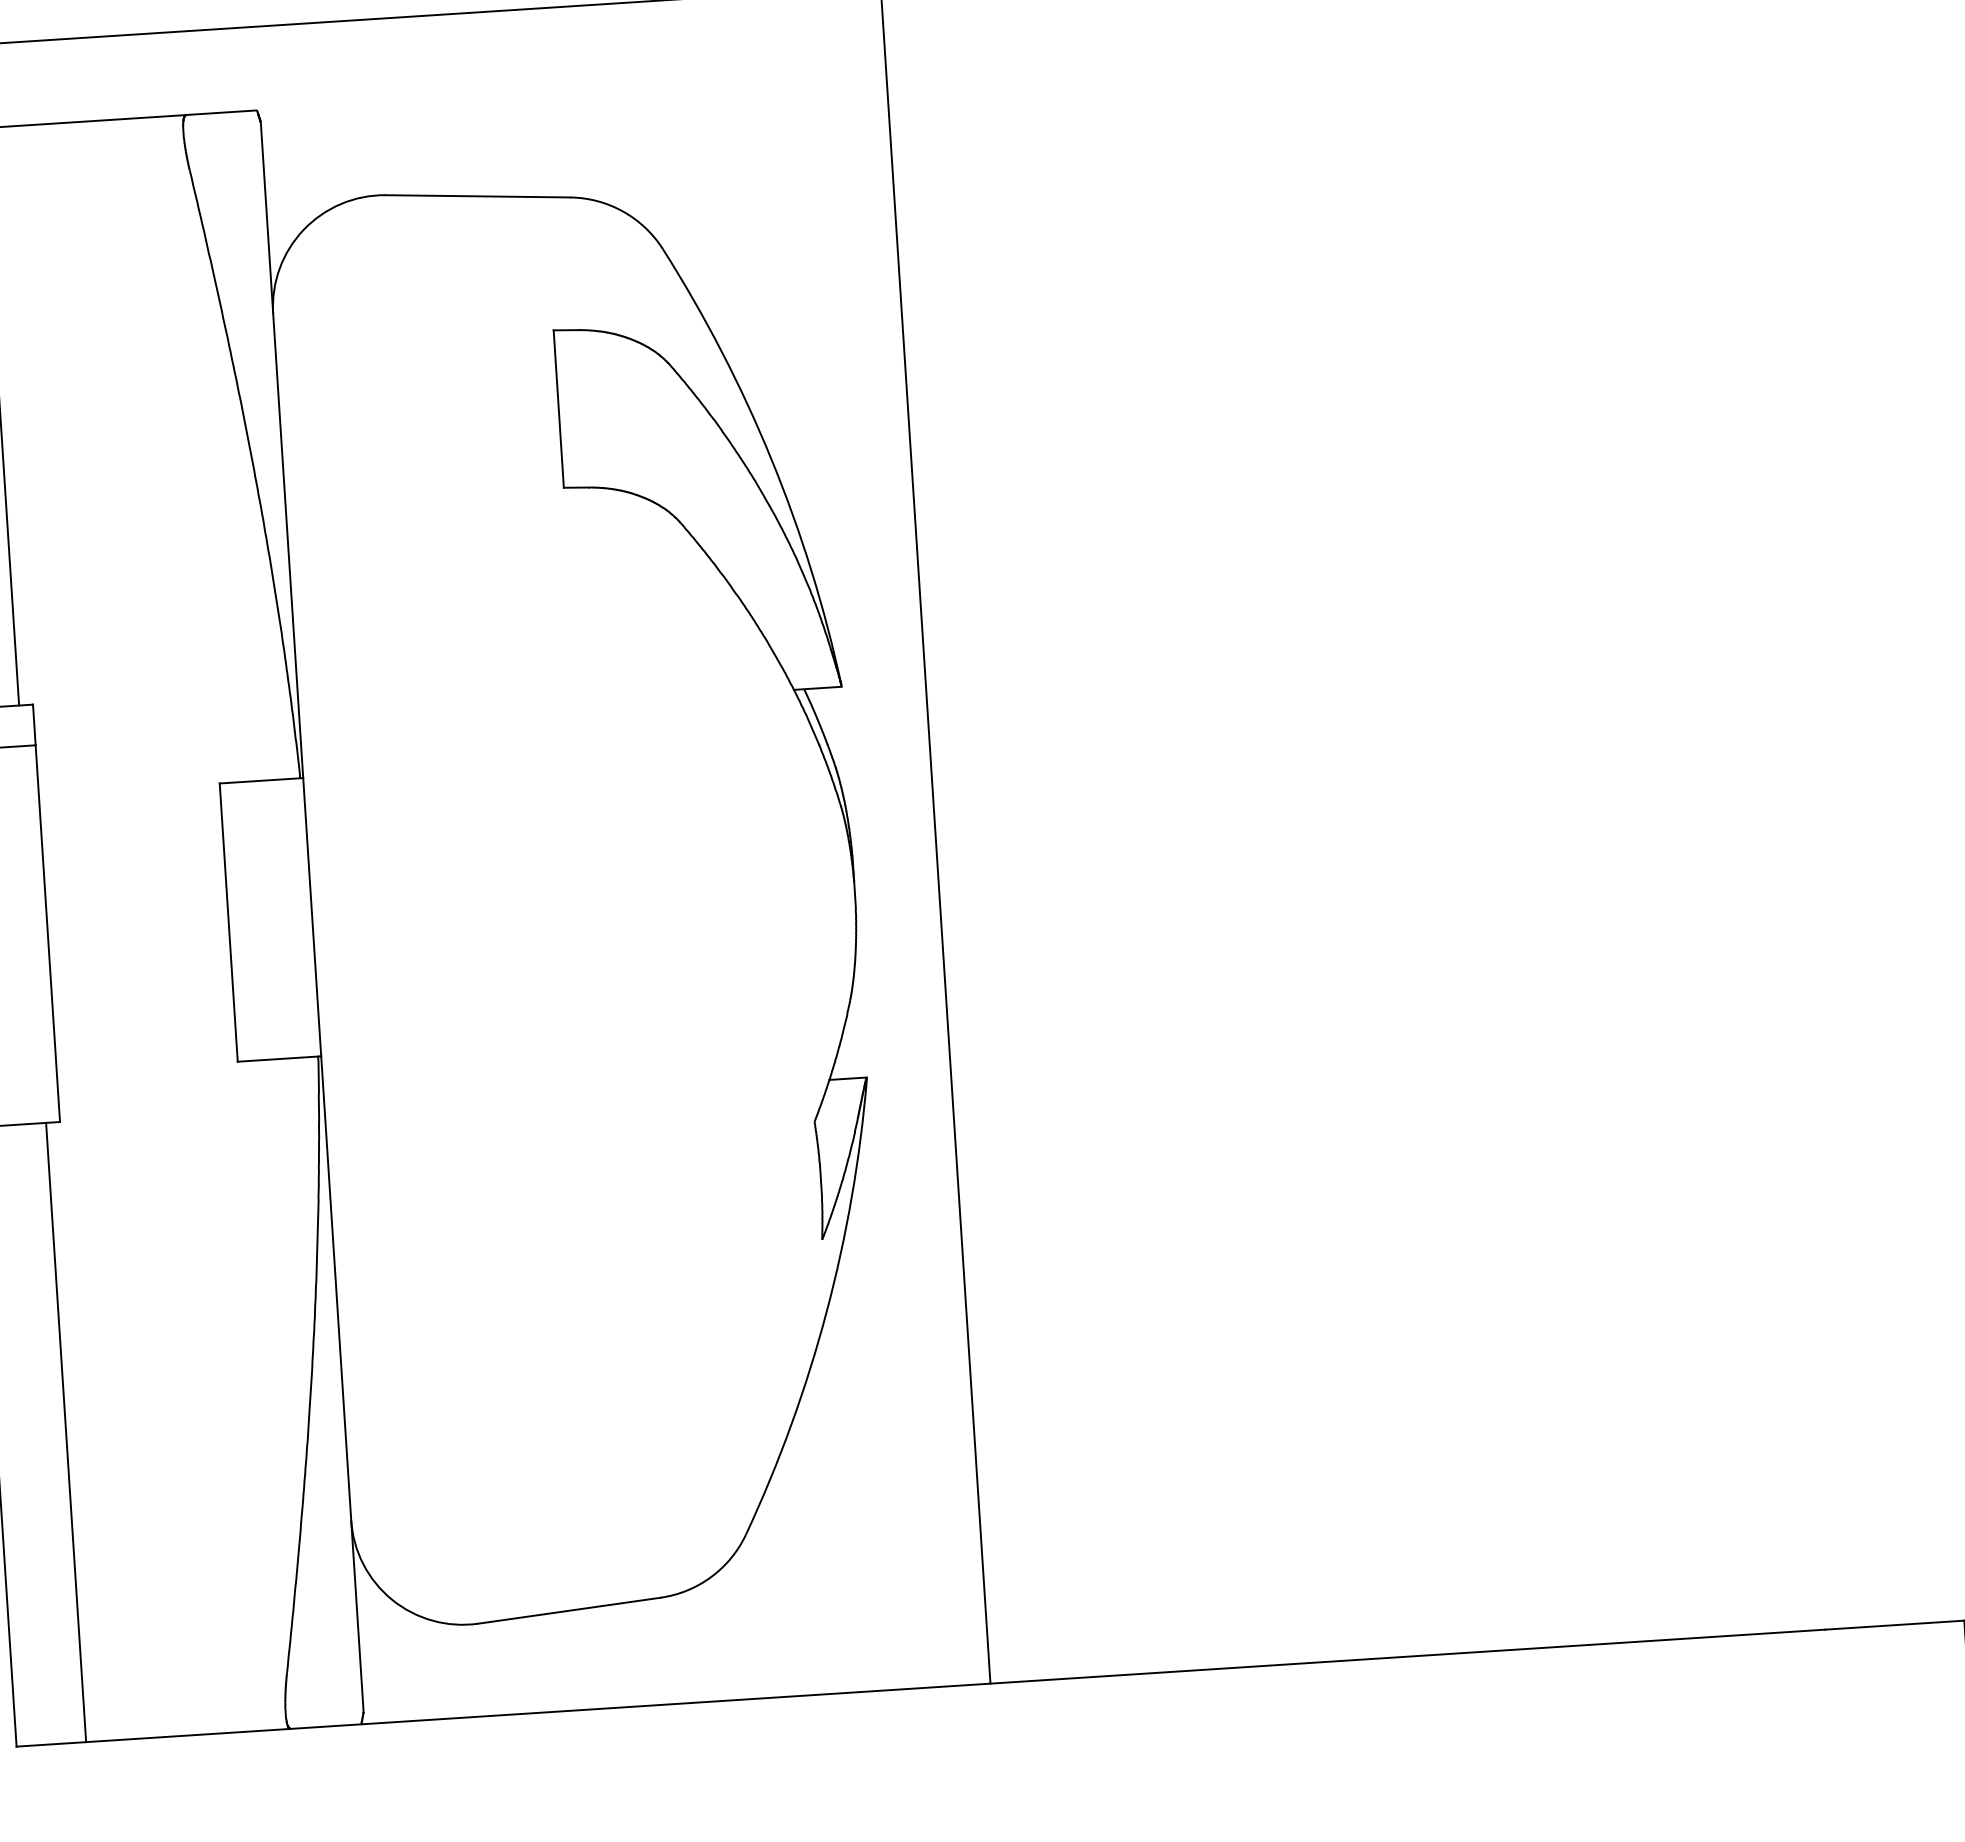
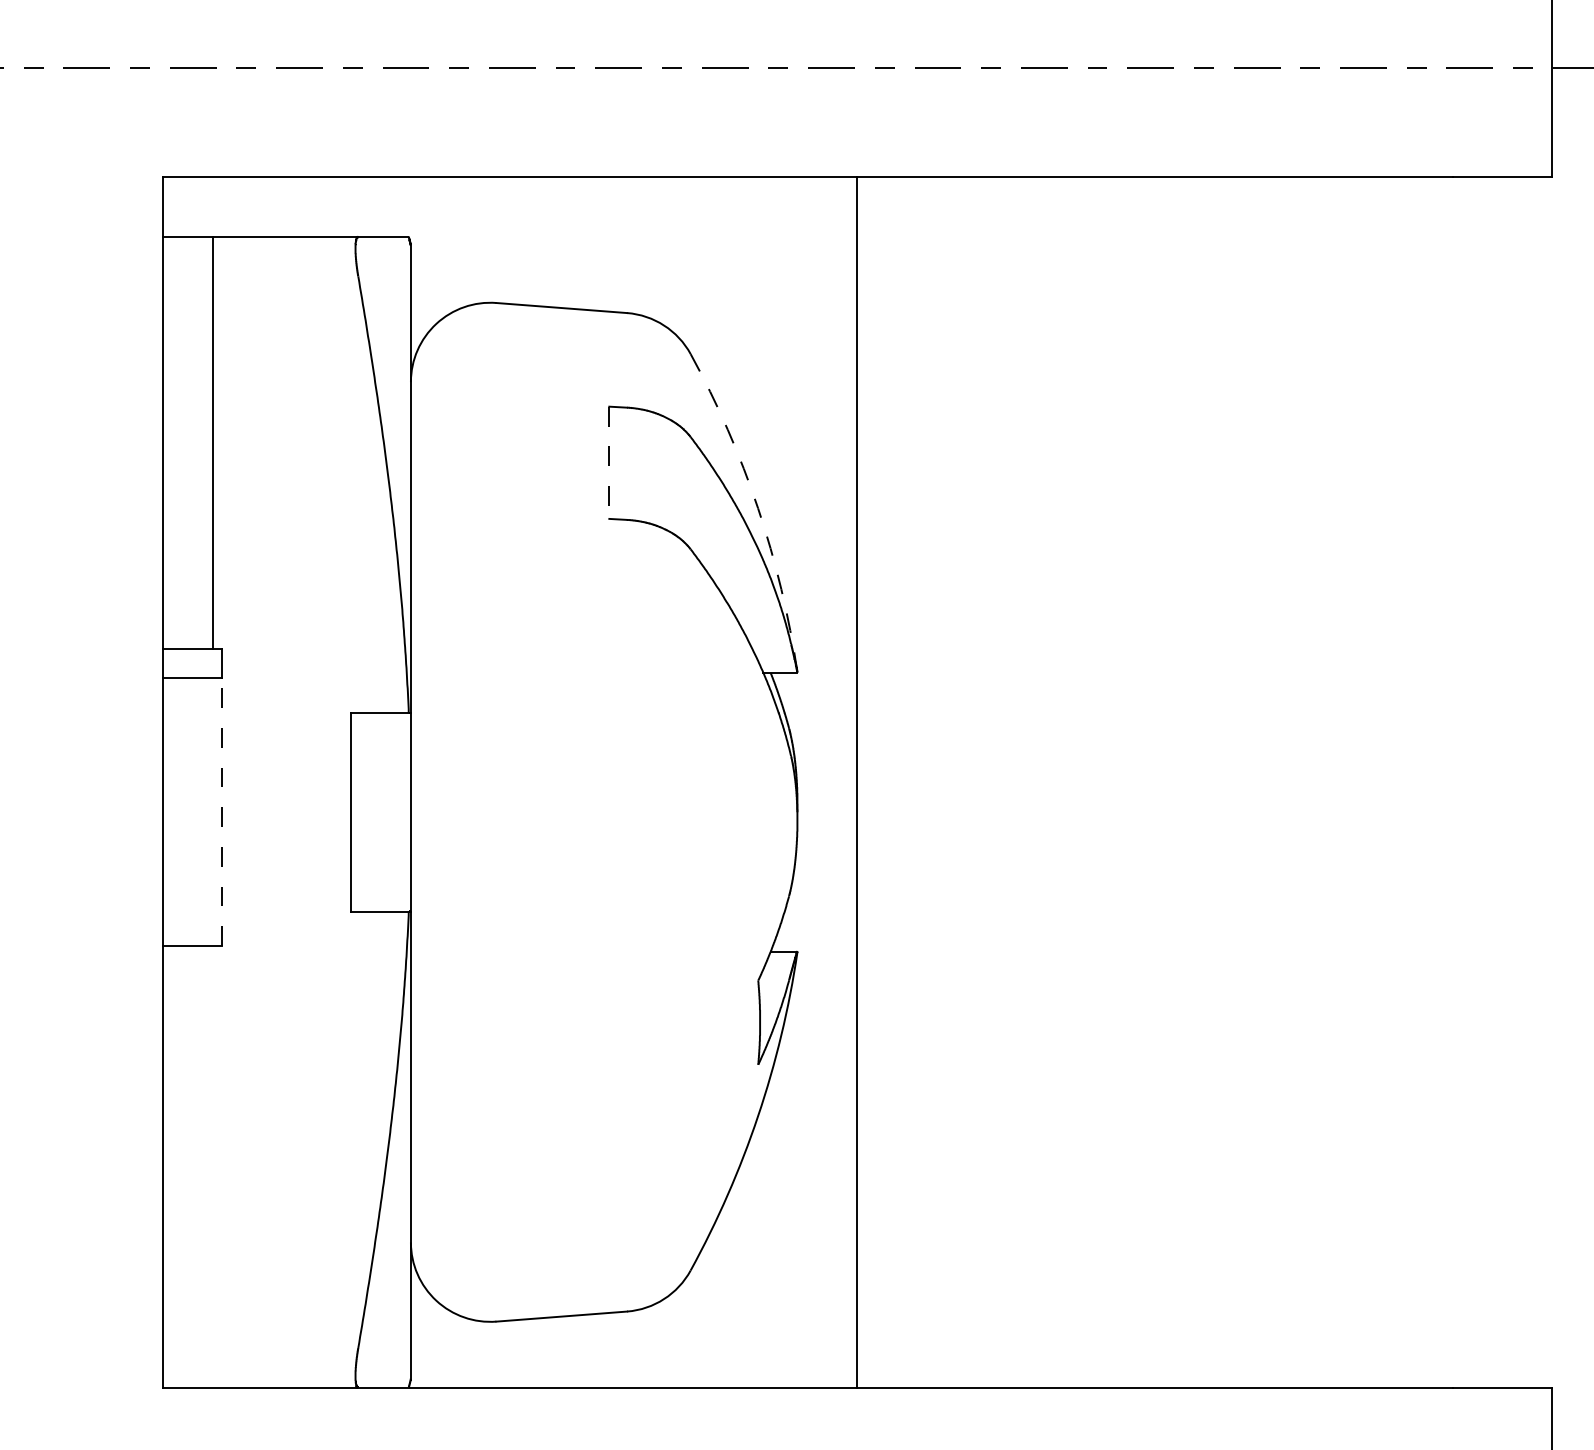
line: (559, 410) -> (609, 463), solid -> dashed
arc: (772, 459) -> (758, 508), solid -> dashed
line: (47, 933) -> (222, 811), solid -> dashed
line: (66, 1431) -> (212, 1166), removed

